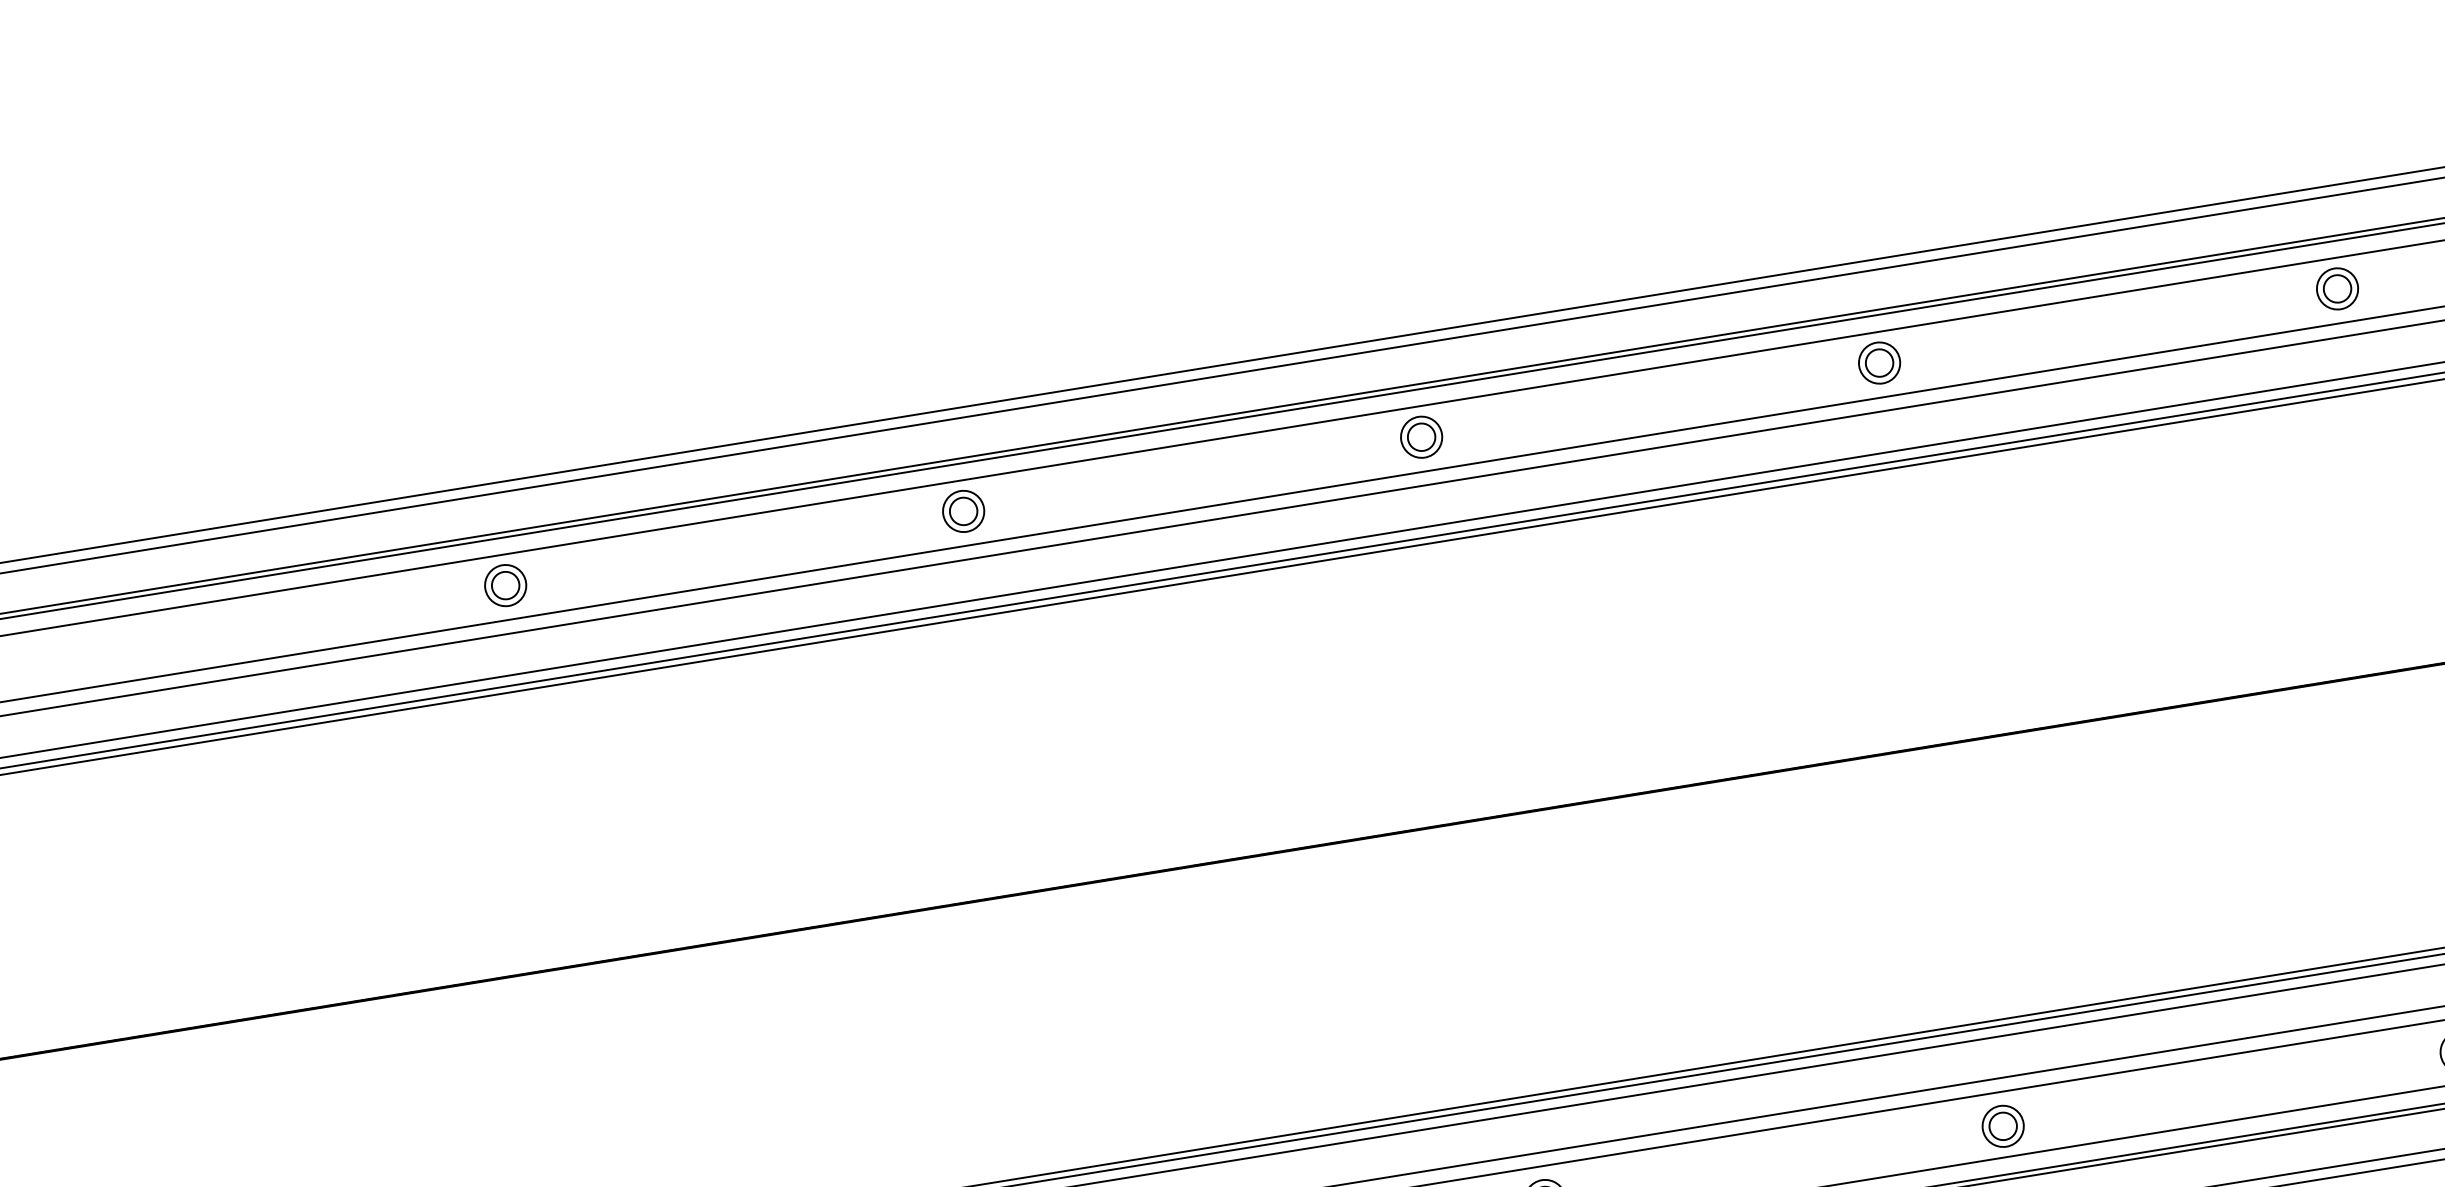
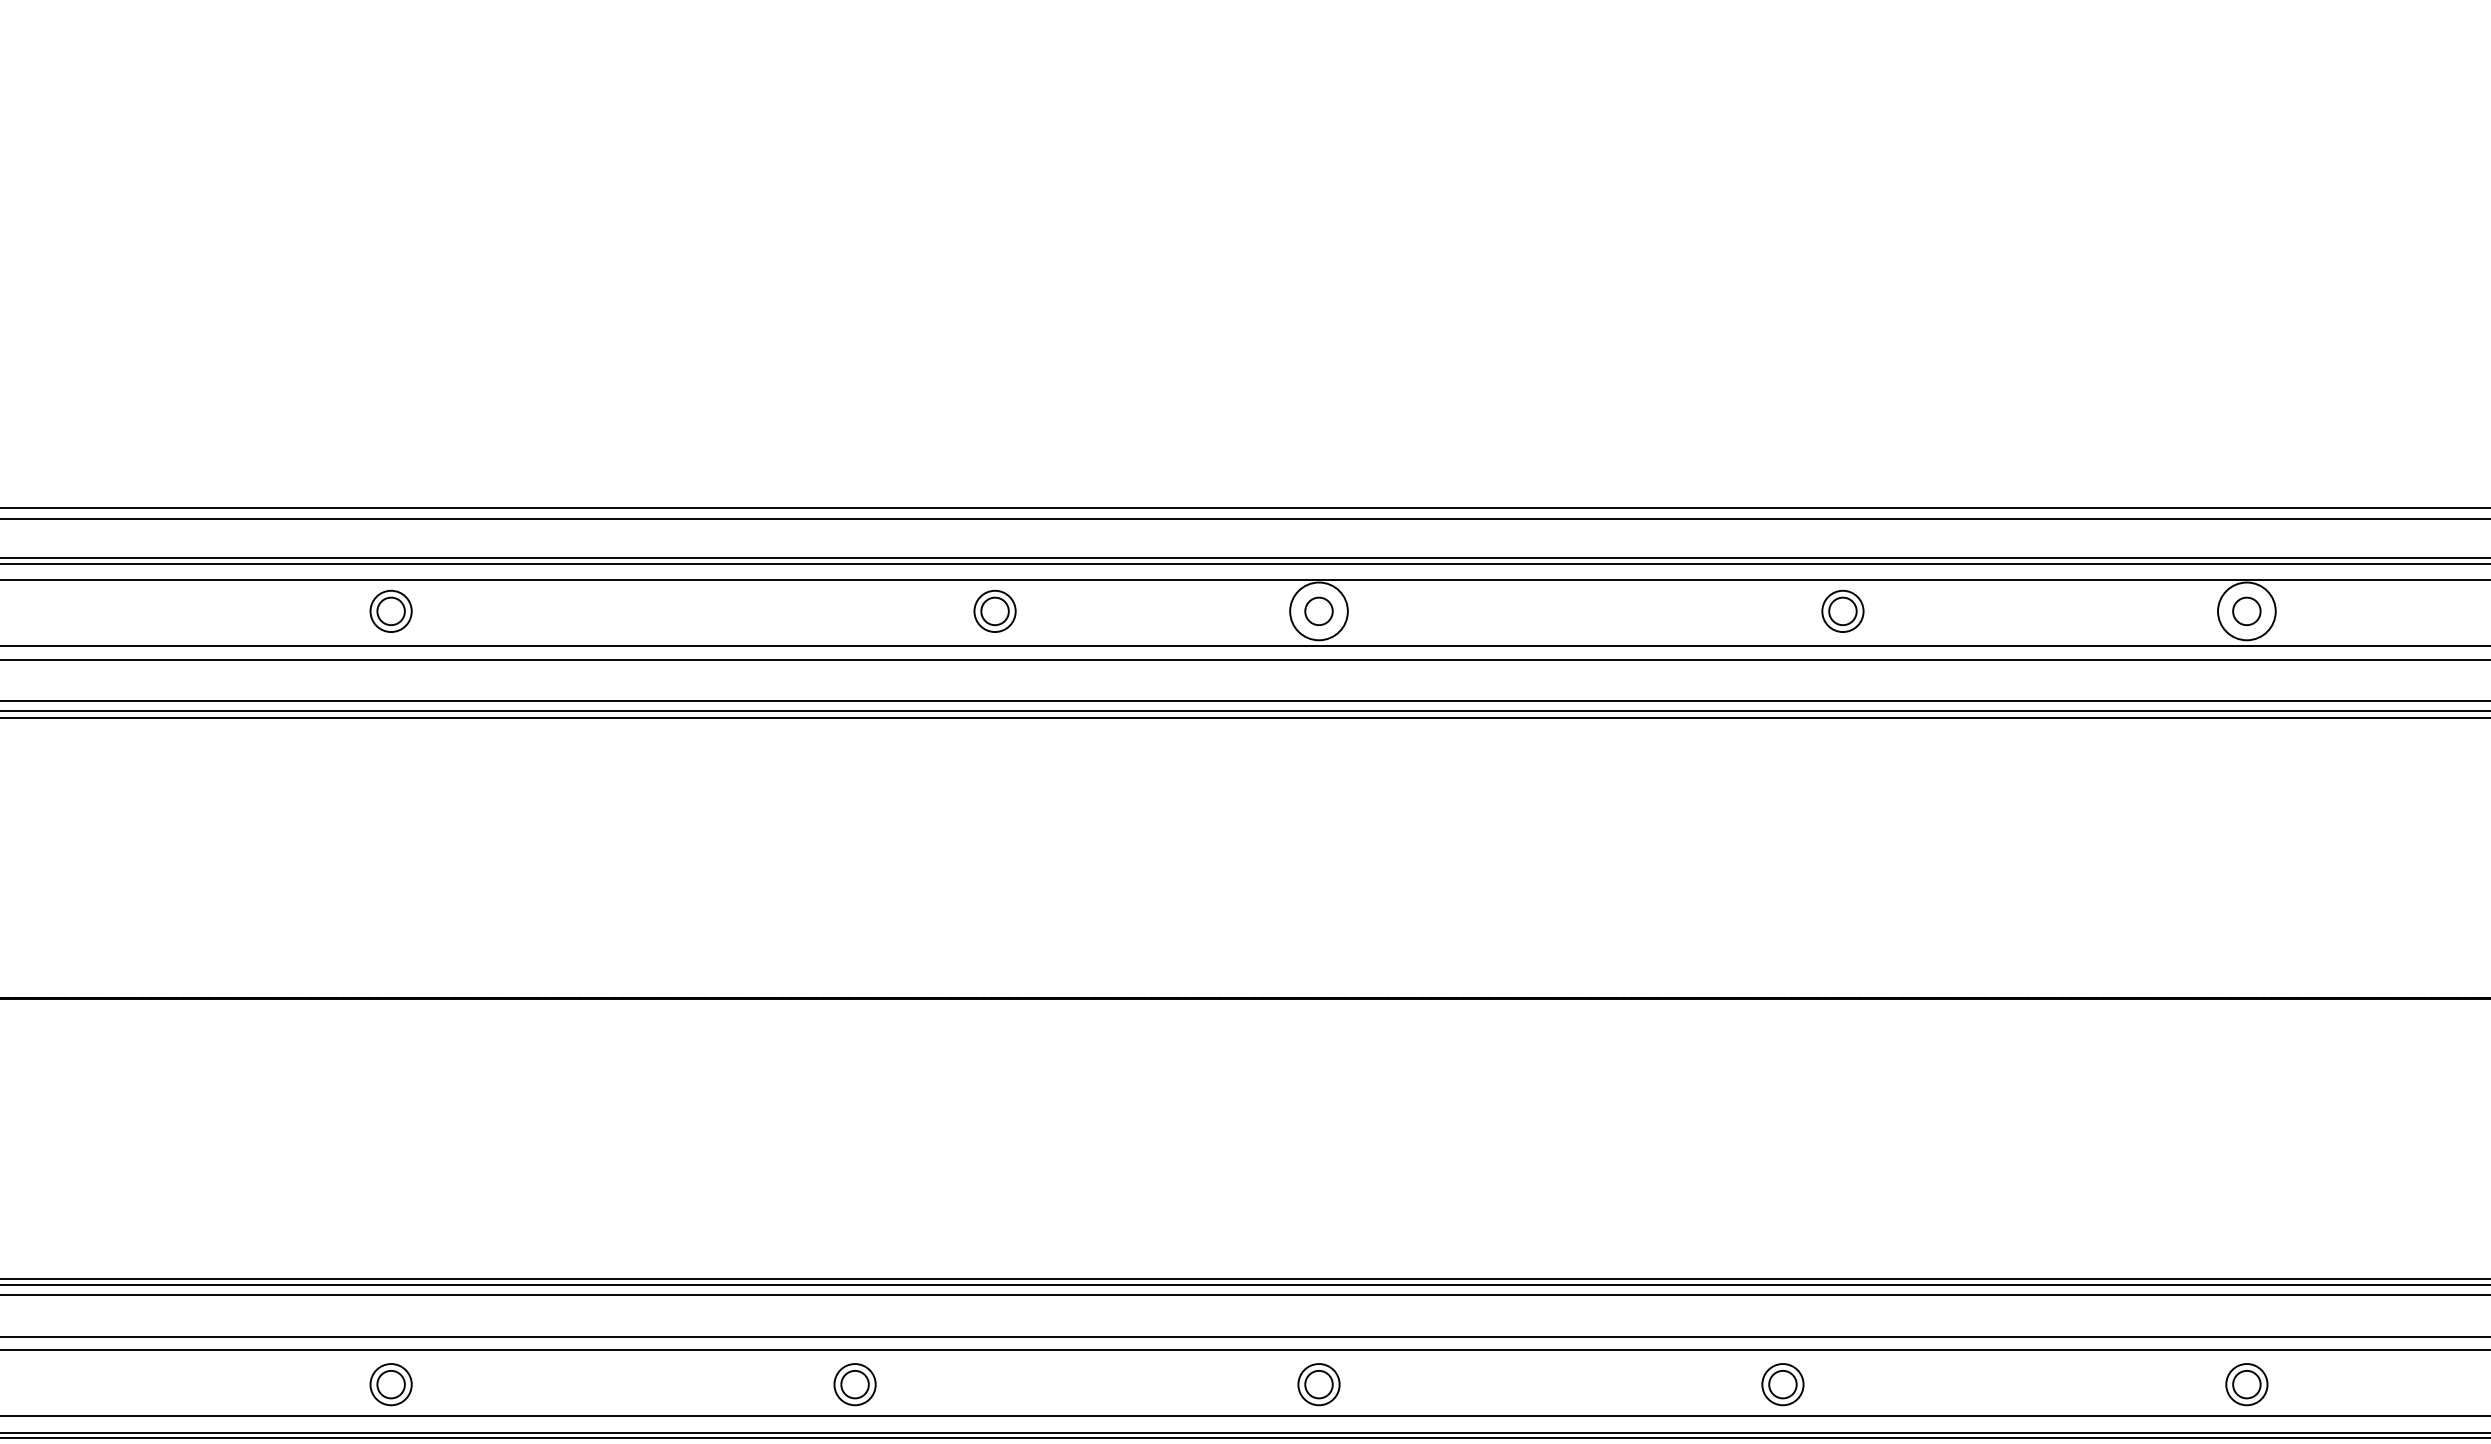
circle: (2337, 289) -> (2246, 611), size x1.4
part: (1878, 362) -> (1842, 610), moved
circle: (1421, 437) -> (1318, 611), size x1.4
part: (962, 510) -> (994, 610), moved

